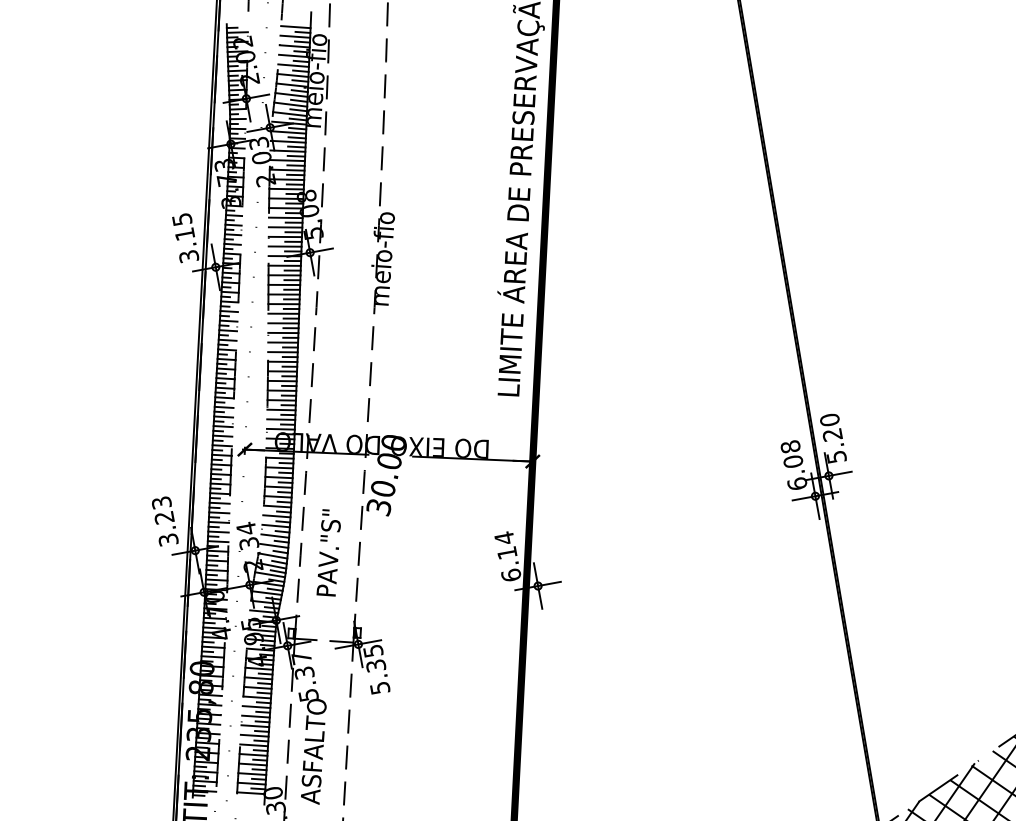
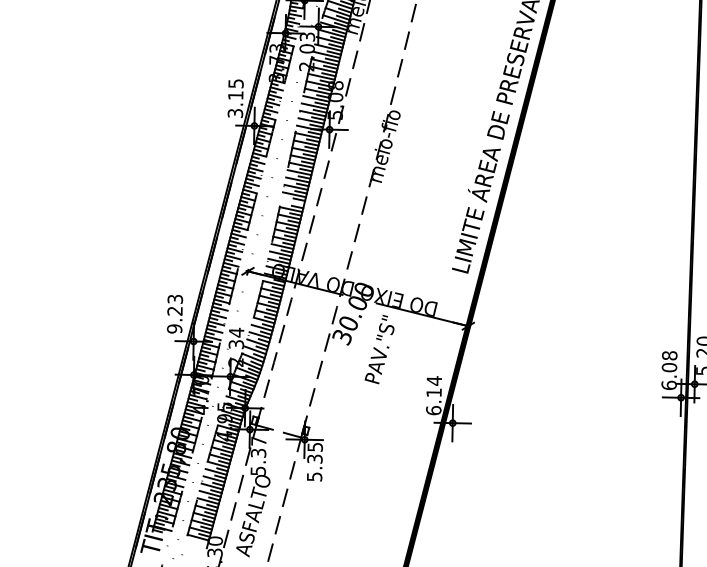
line: (282, 352) -> (292, 202), removed
text: (168, 539) -> (174, 328), 3.23 -> 9.23
text: (328, 552) -> (380, 349), moved

